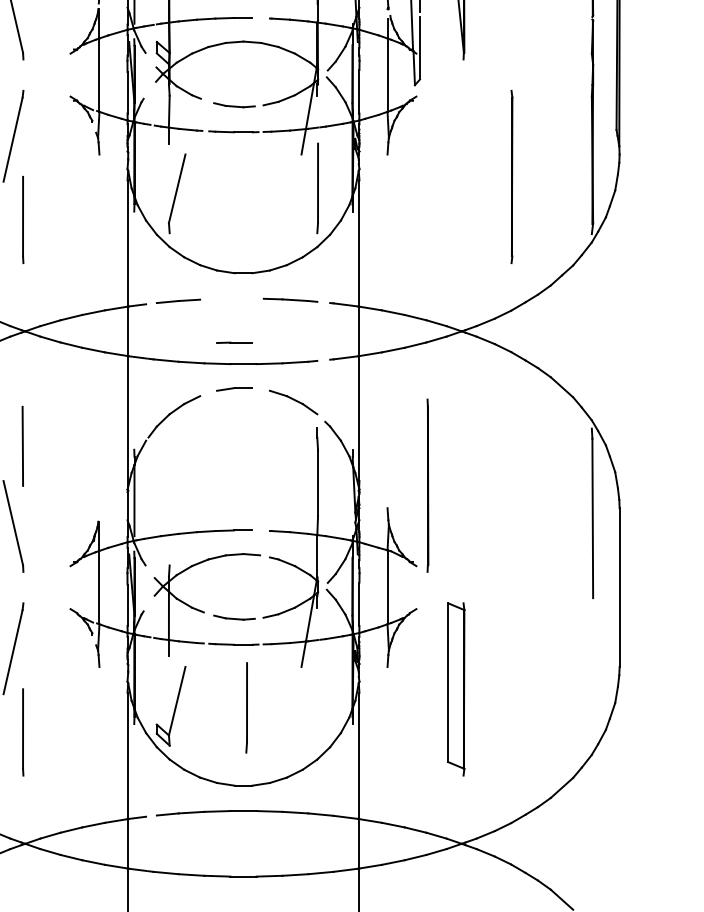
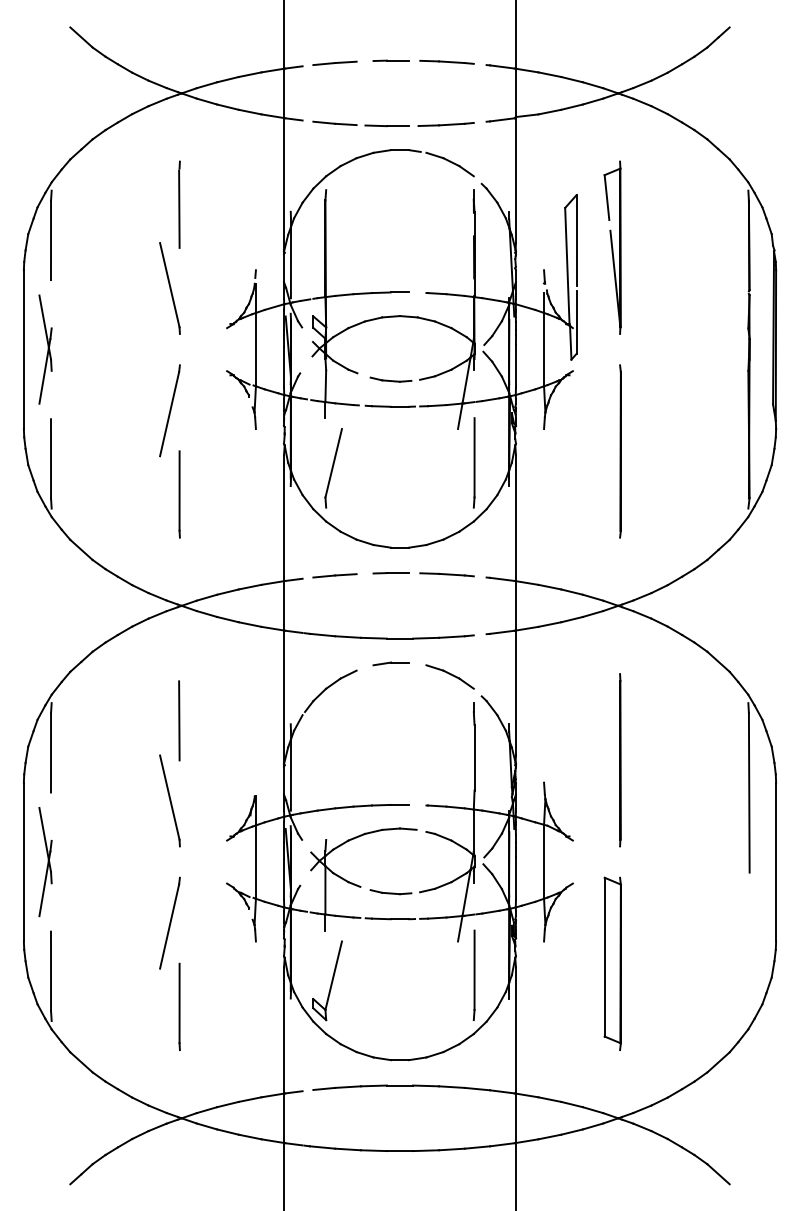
line: (512, 177) -> (620, 451), moved
line: (234, 343) -> (390, 573), moved
line: (428, 486) -> (620, 760), moved
line: (246, 707) -> (473, 974), moved

